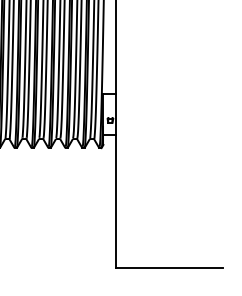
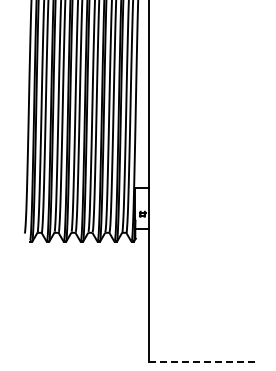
line: (170, 268) -> (202, 362), solid -> dashed

